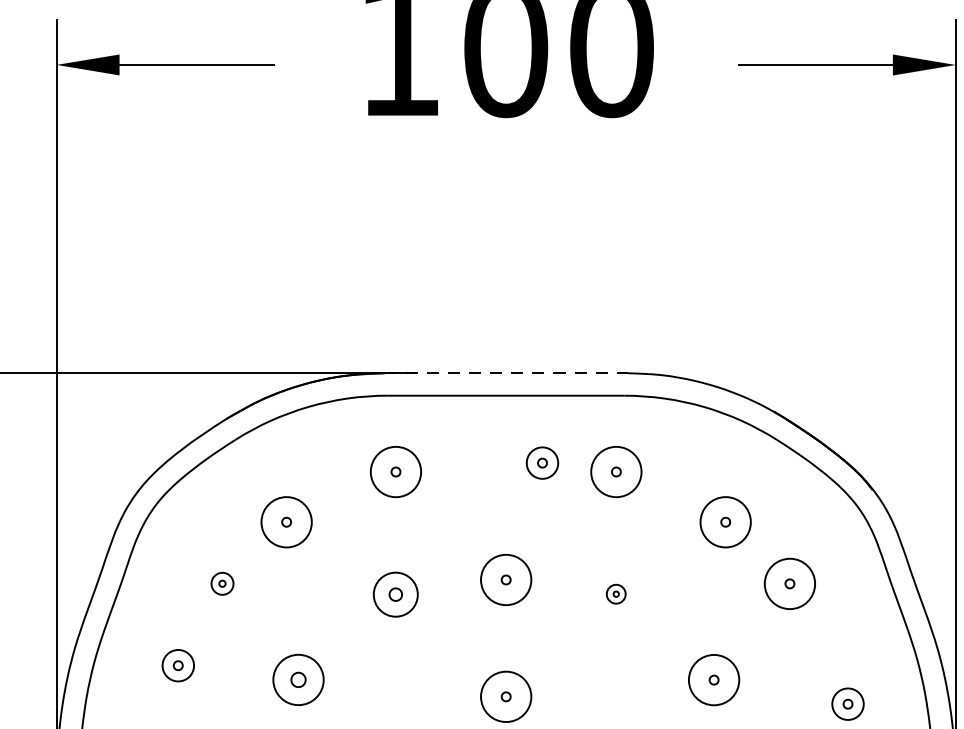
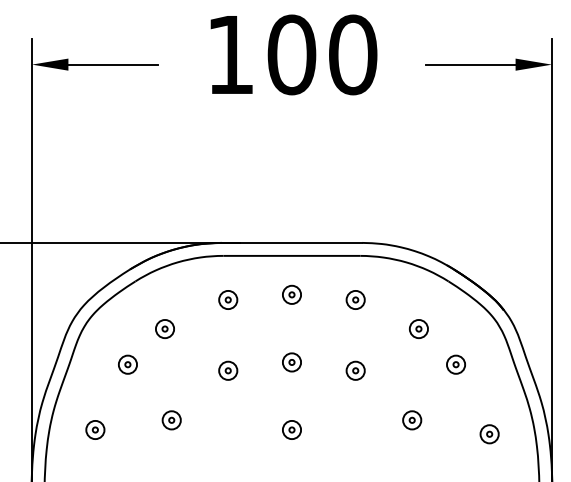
line: (507, 372) -> (292, 242), dashed -> solid
part: (541, 462) -> (291, 294), moved
circle: (396, 471) -> (228, 299), size x0.62
circle: (616, 471) -> (355, 299), size x0.62
circle: (285, 521) -> (164, 328), size x0.62
circle: (724, 521) -> (418, 328), size x0.62
circle: (505, 580) -> (291, 362), size x0.62
part: (221, 583) -> (127, 364), size x1.43
circle: (788, 583) -> (455, 364), size x0.62
part: (396, 593) -> (228, 370), size x0.71
part: (616, 593) -> (355, 370), size x1.67
part: (178, 664) -> (95, 429), moved
part: (297, 680) -> (171, 420), size x0.62
circle: (714, 680) -> (412, 420), size x0.62
circle: (505, 695) -> (291, 429), size x0.62

